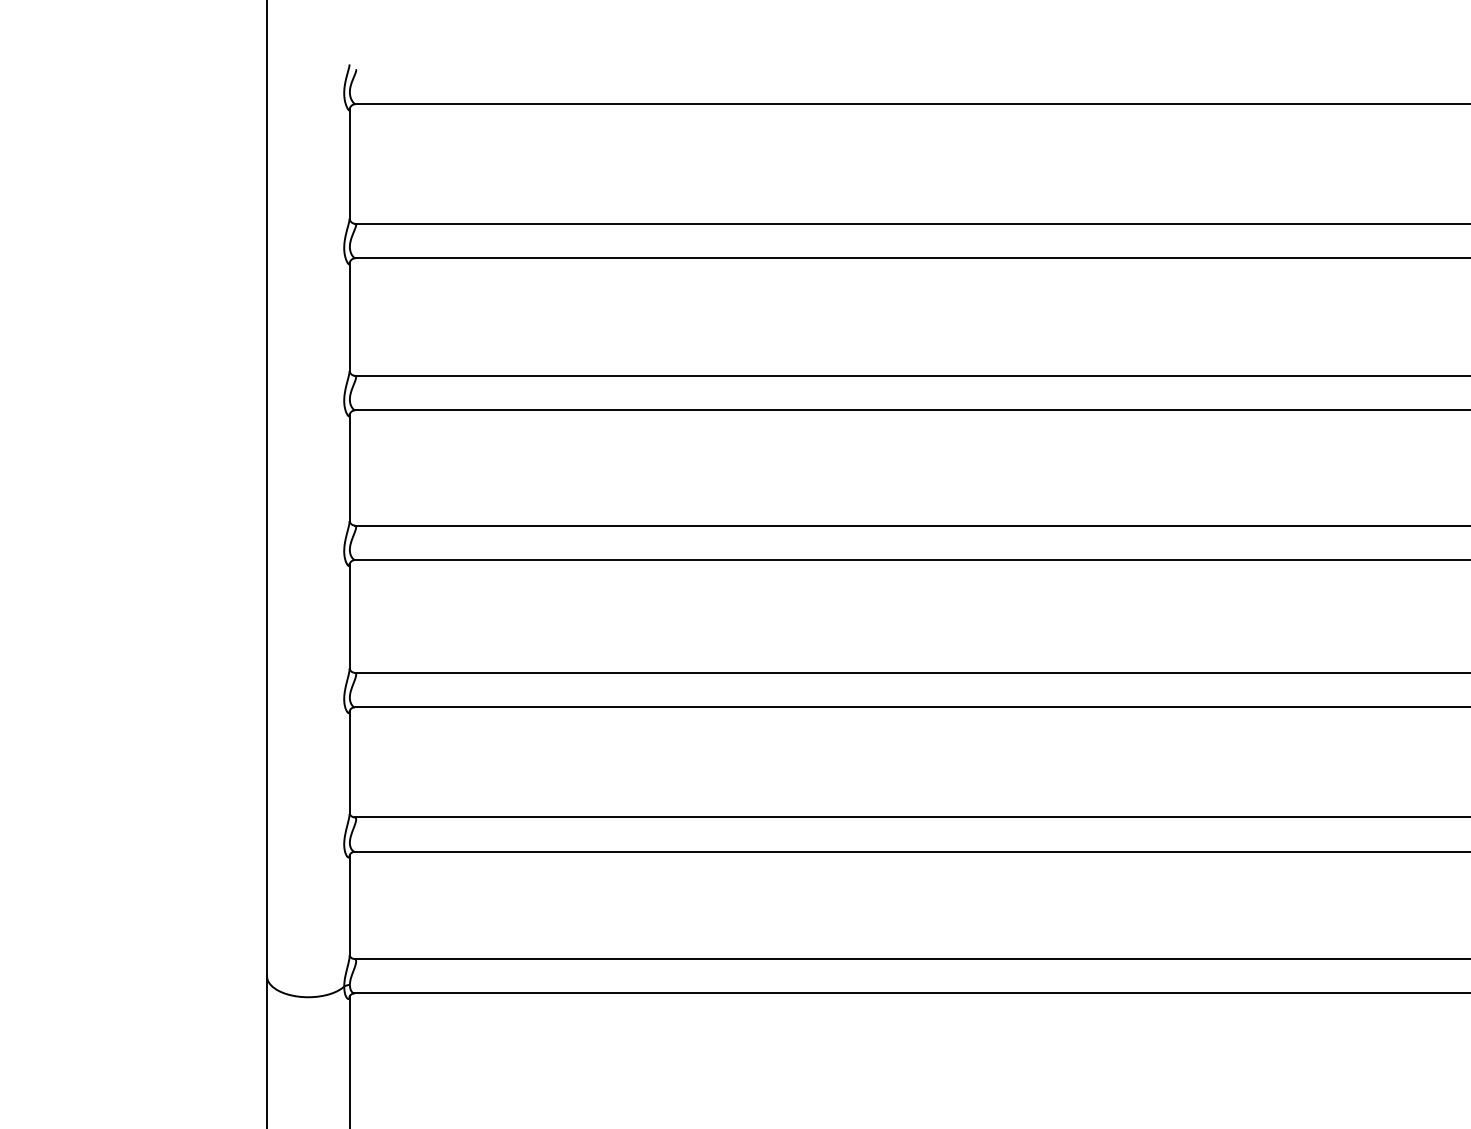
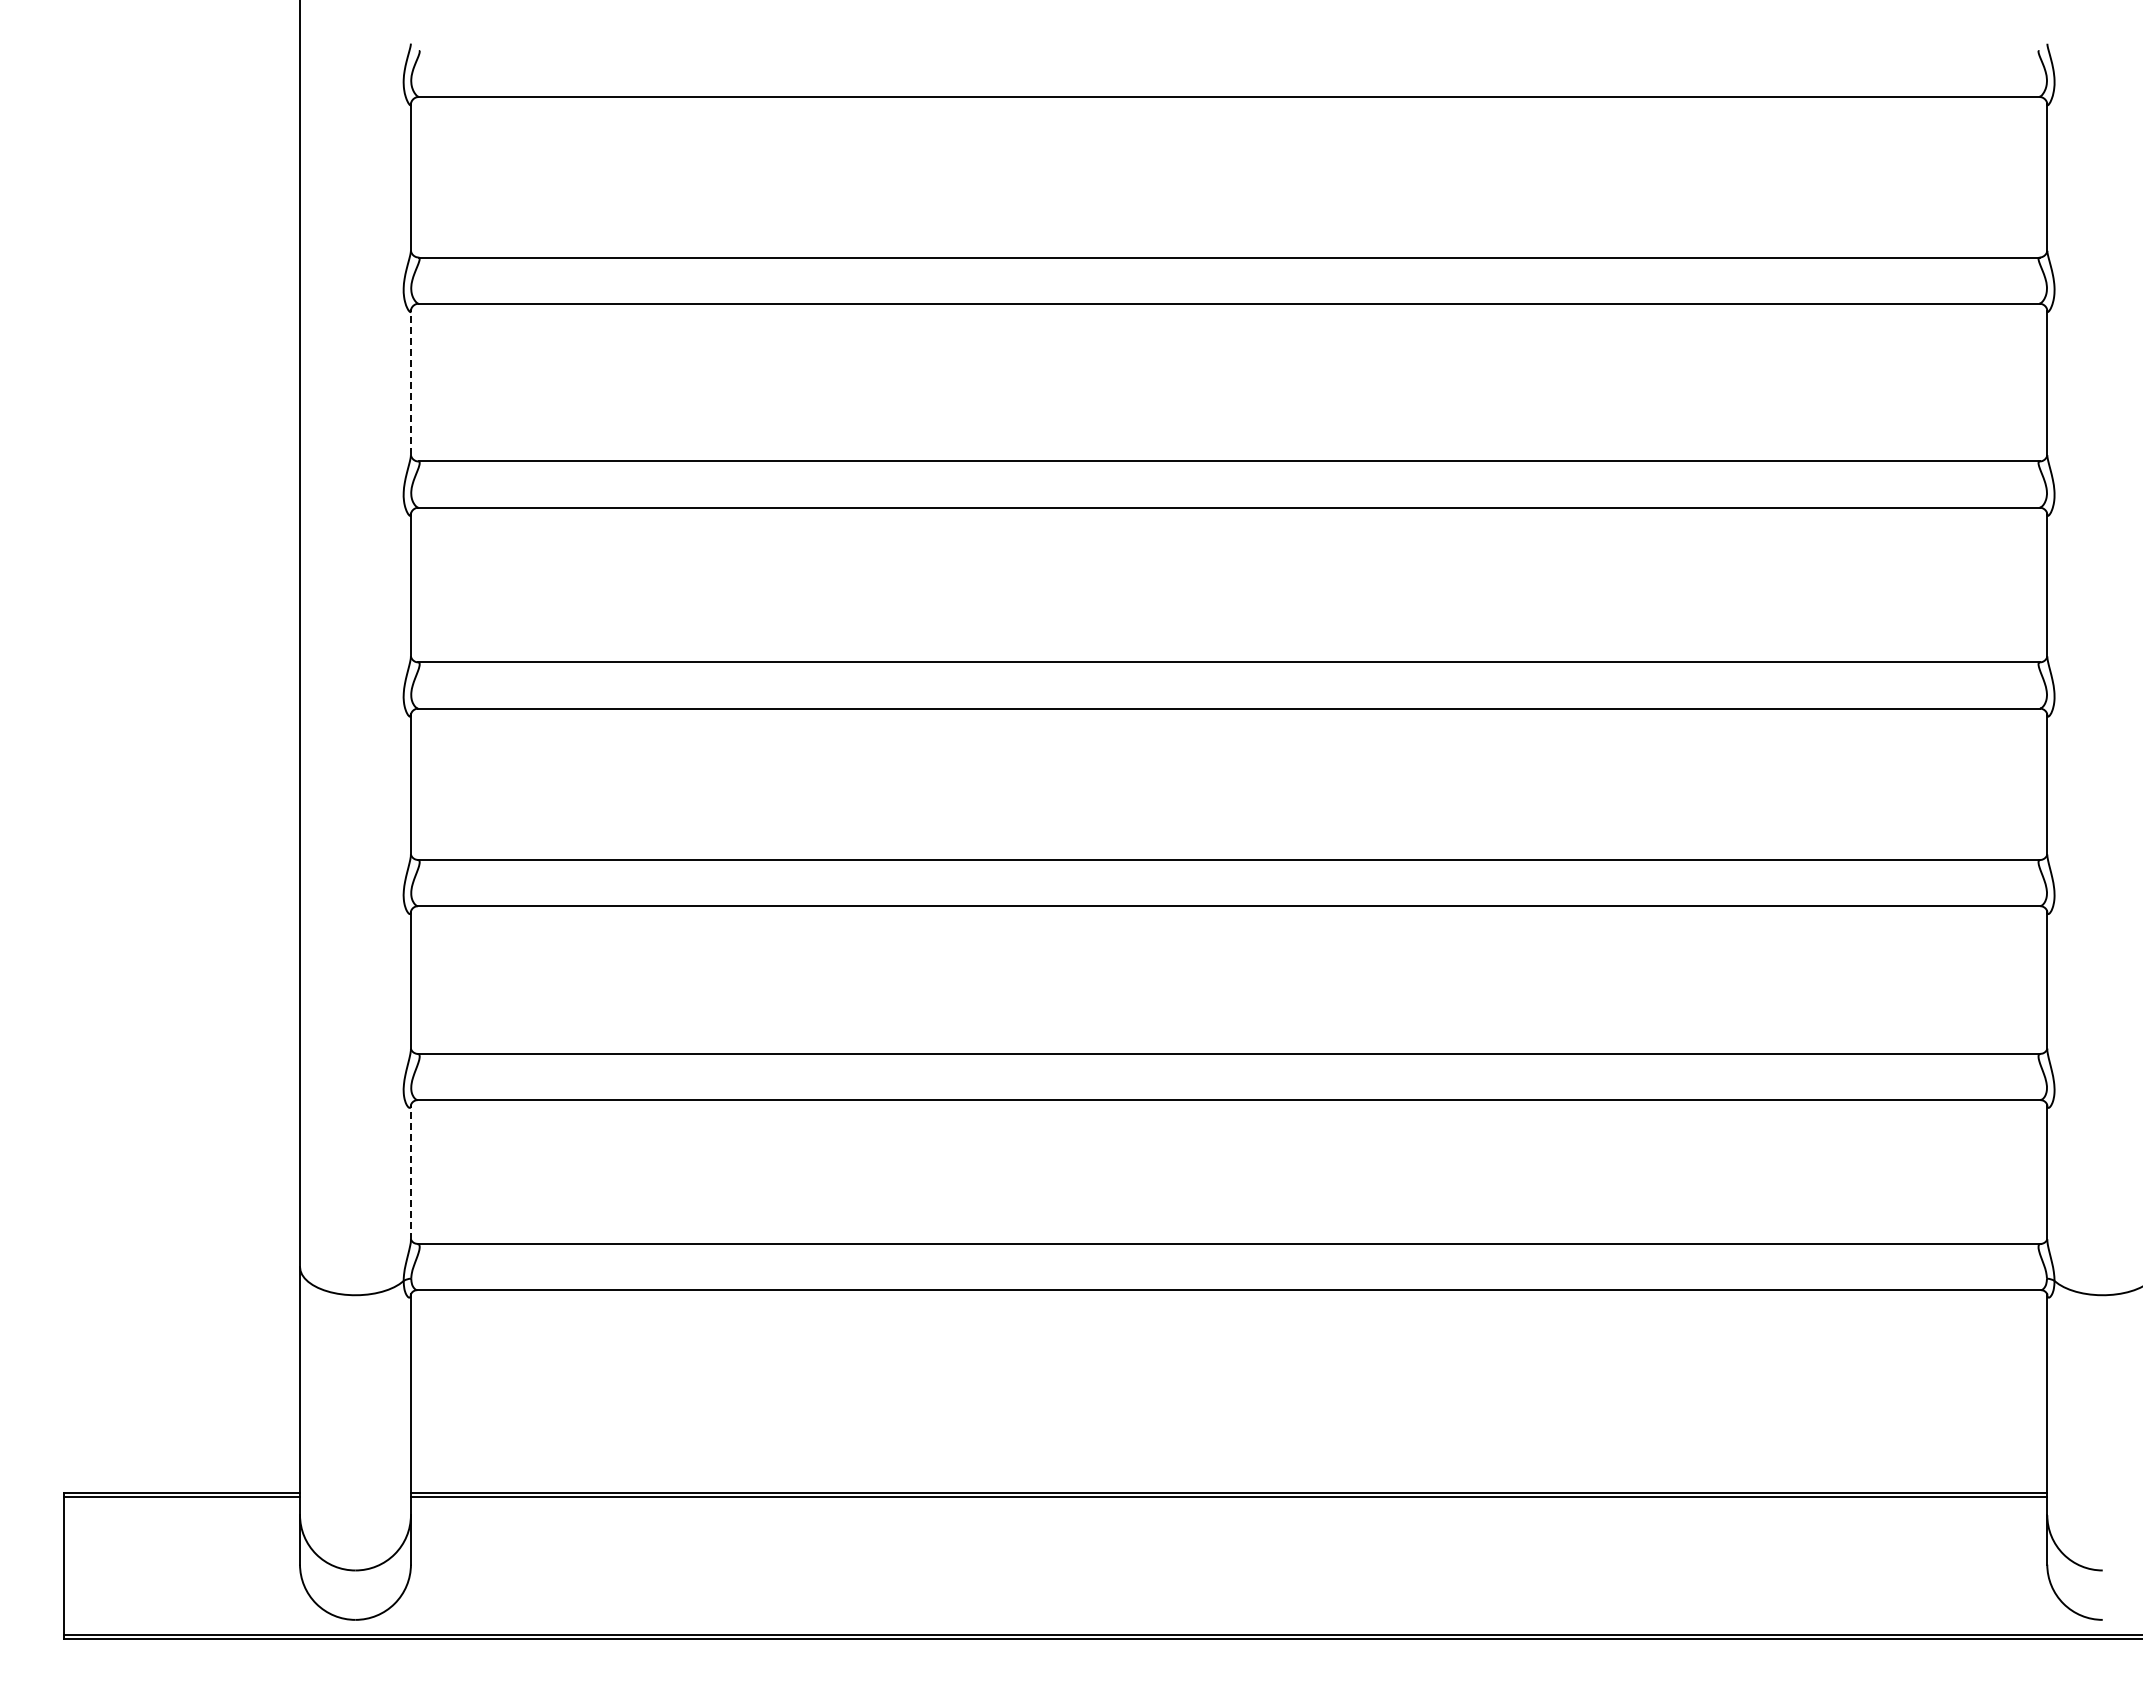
line: (349, 316) -> (410, 382), solid -> dashed
line: (349, 905) -> (410, 1171), solid -> dashed

